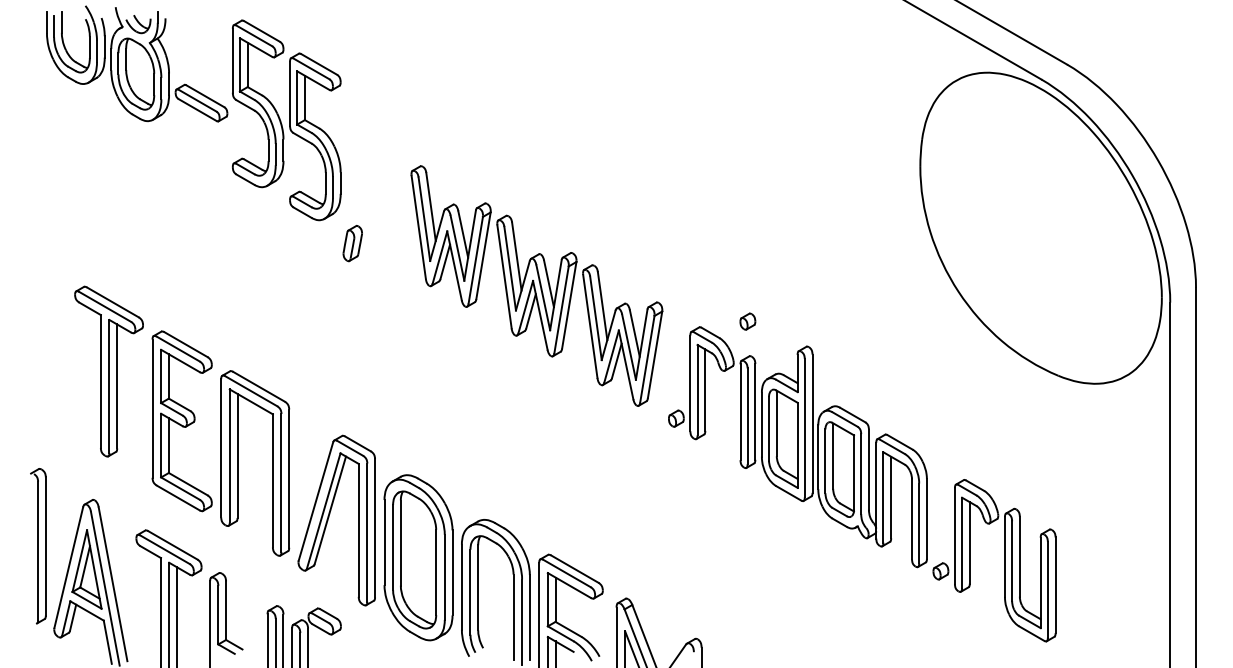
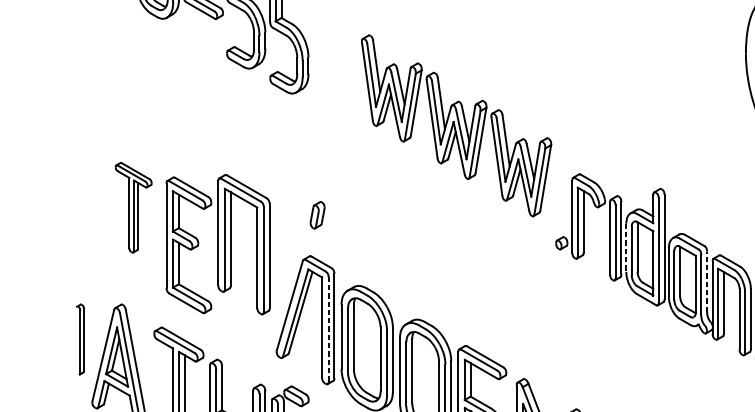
part: (352, 243) -> (317, 215), moved
part: (536, 285) -> (456, 125), moved
part: (747, 321) -> (615, 169), removed
part: (108, 371) -> (133, 207), size x0.7
line: (761, 424) -> (626, 247), solid -> dashed
part: (238, 463) -> (231, 244), moved
line: (868, 469) -> (706, 281), solid -> dashed
line: (367, 532) -> (328, 329), solid -> dashed
part: (38, 546) -> (80, 339), size x0.6

